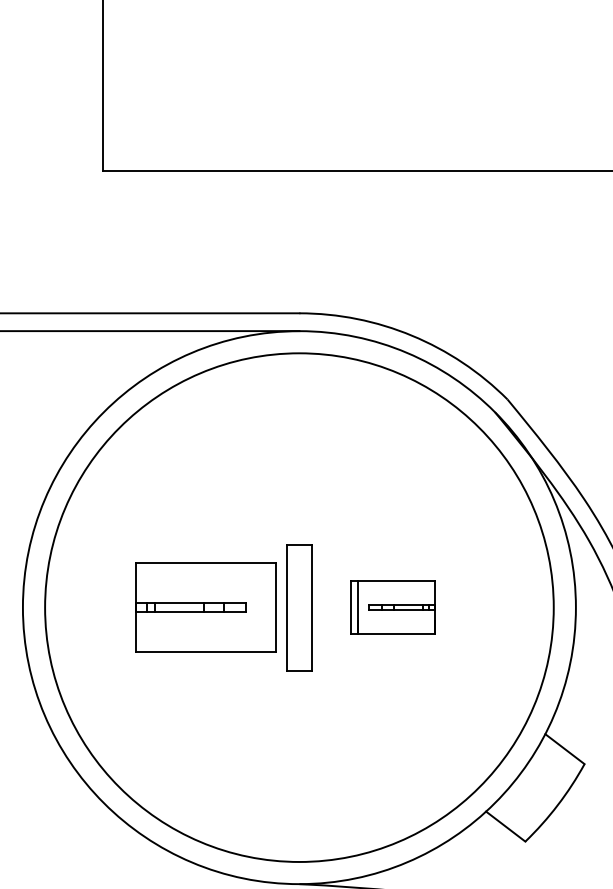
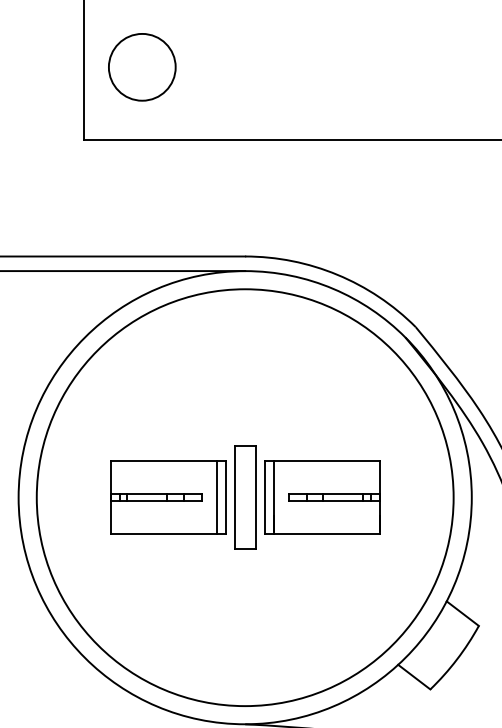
circle: (173, 82) -> (142, 67), added
line: (264, 607) -> (216, 497), added
part: (392, 607) -> (321, 497), size x1.67

